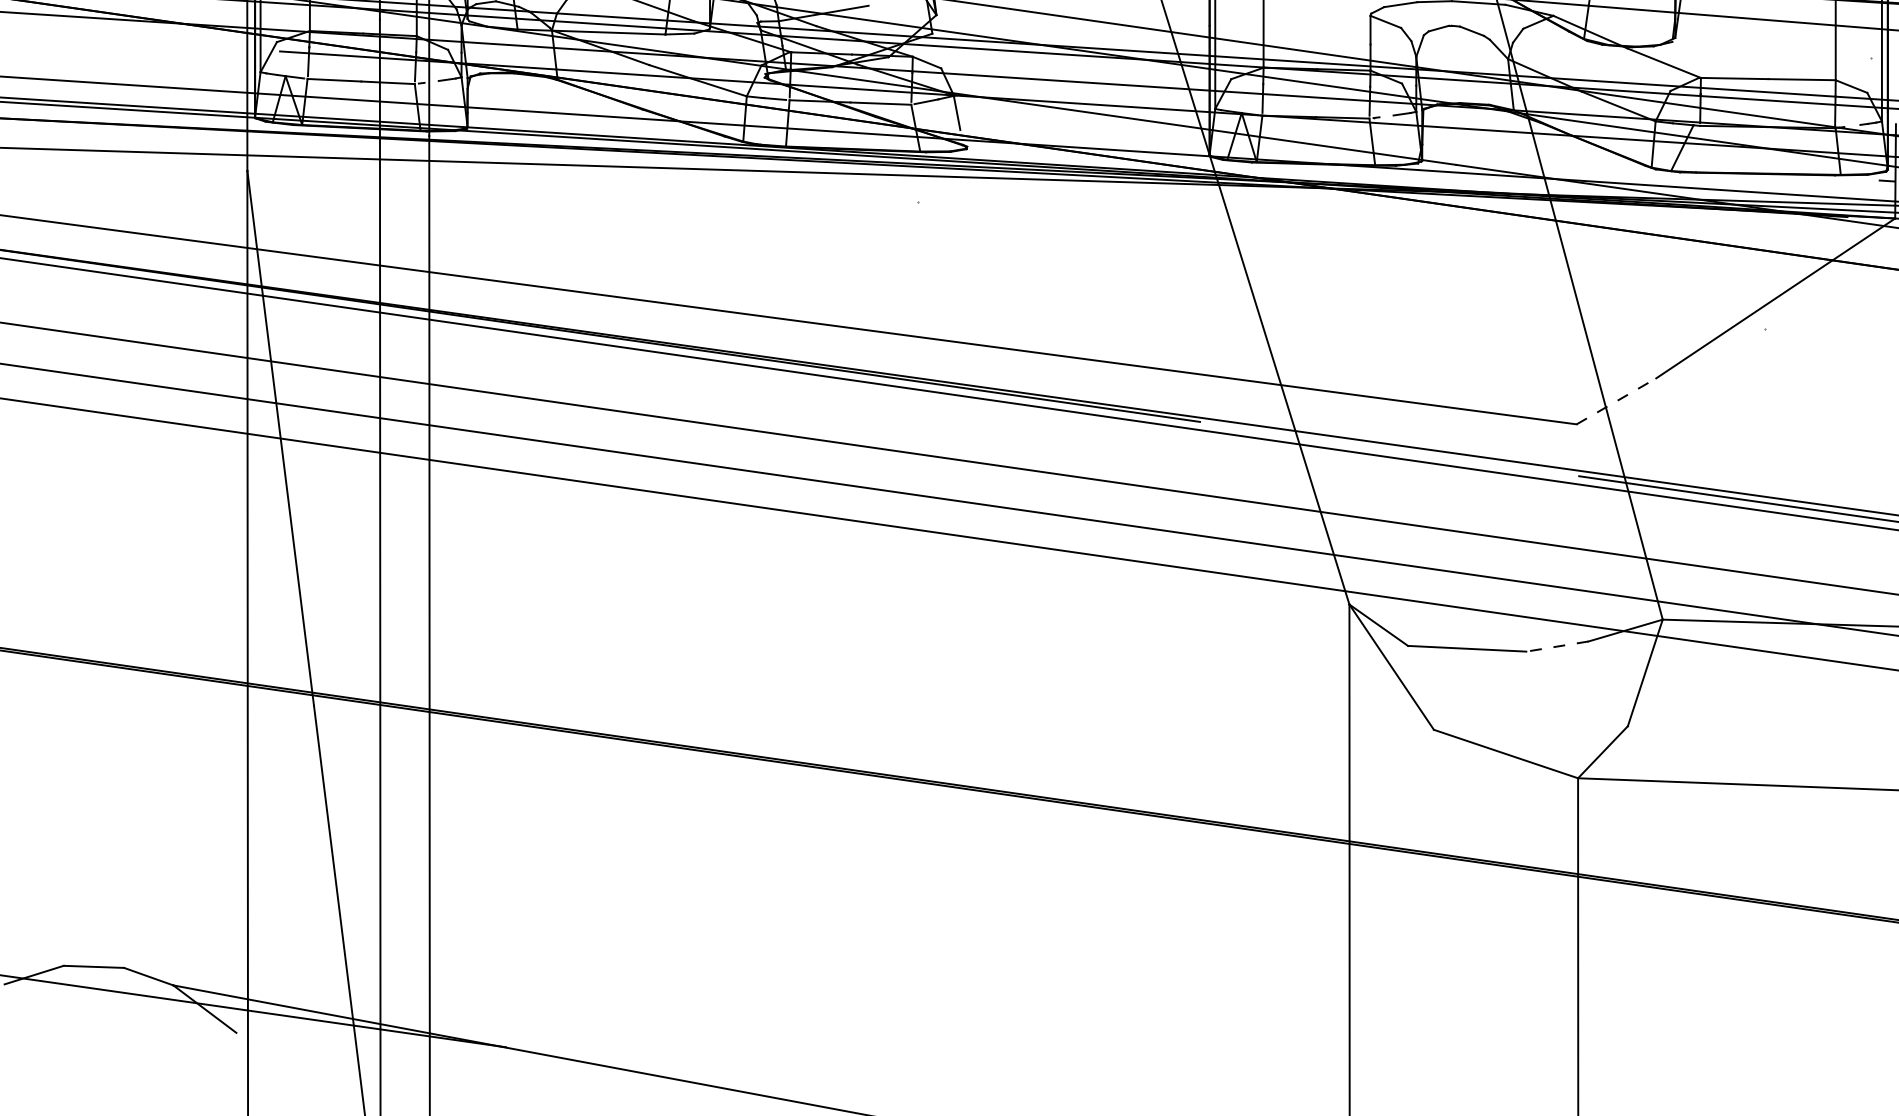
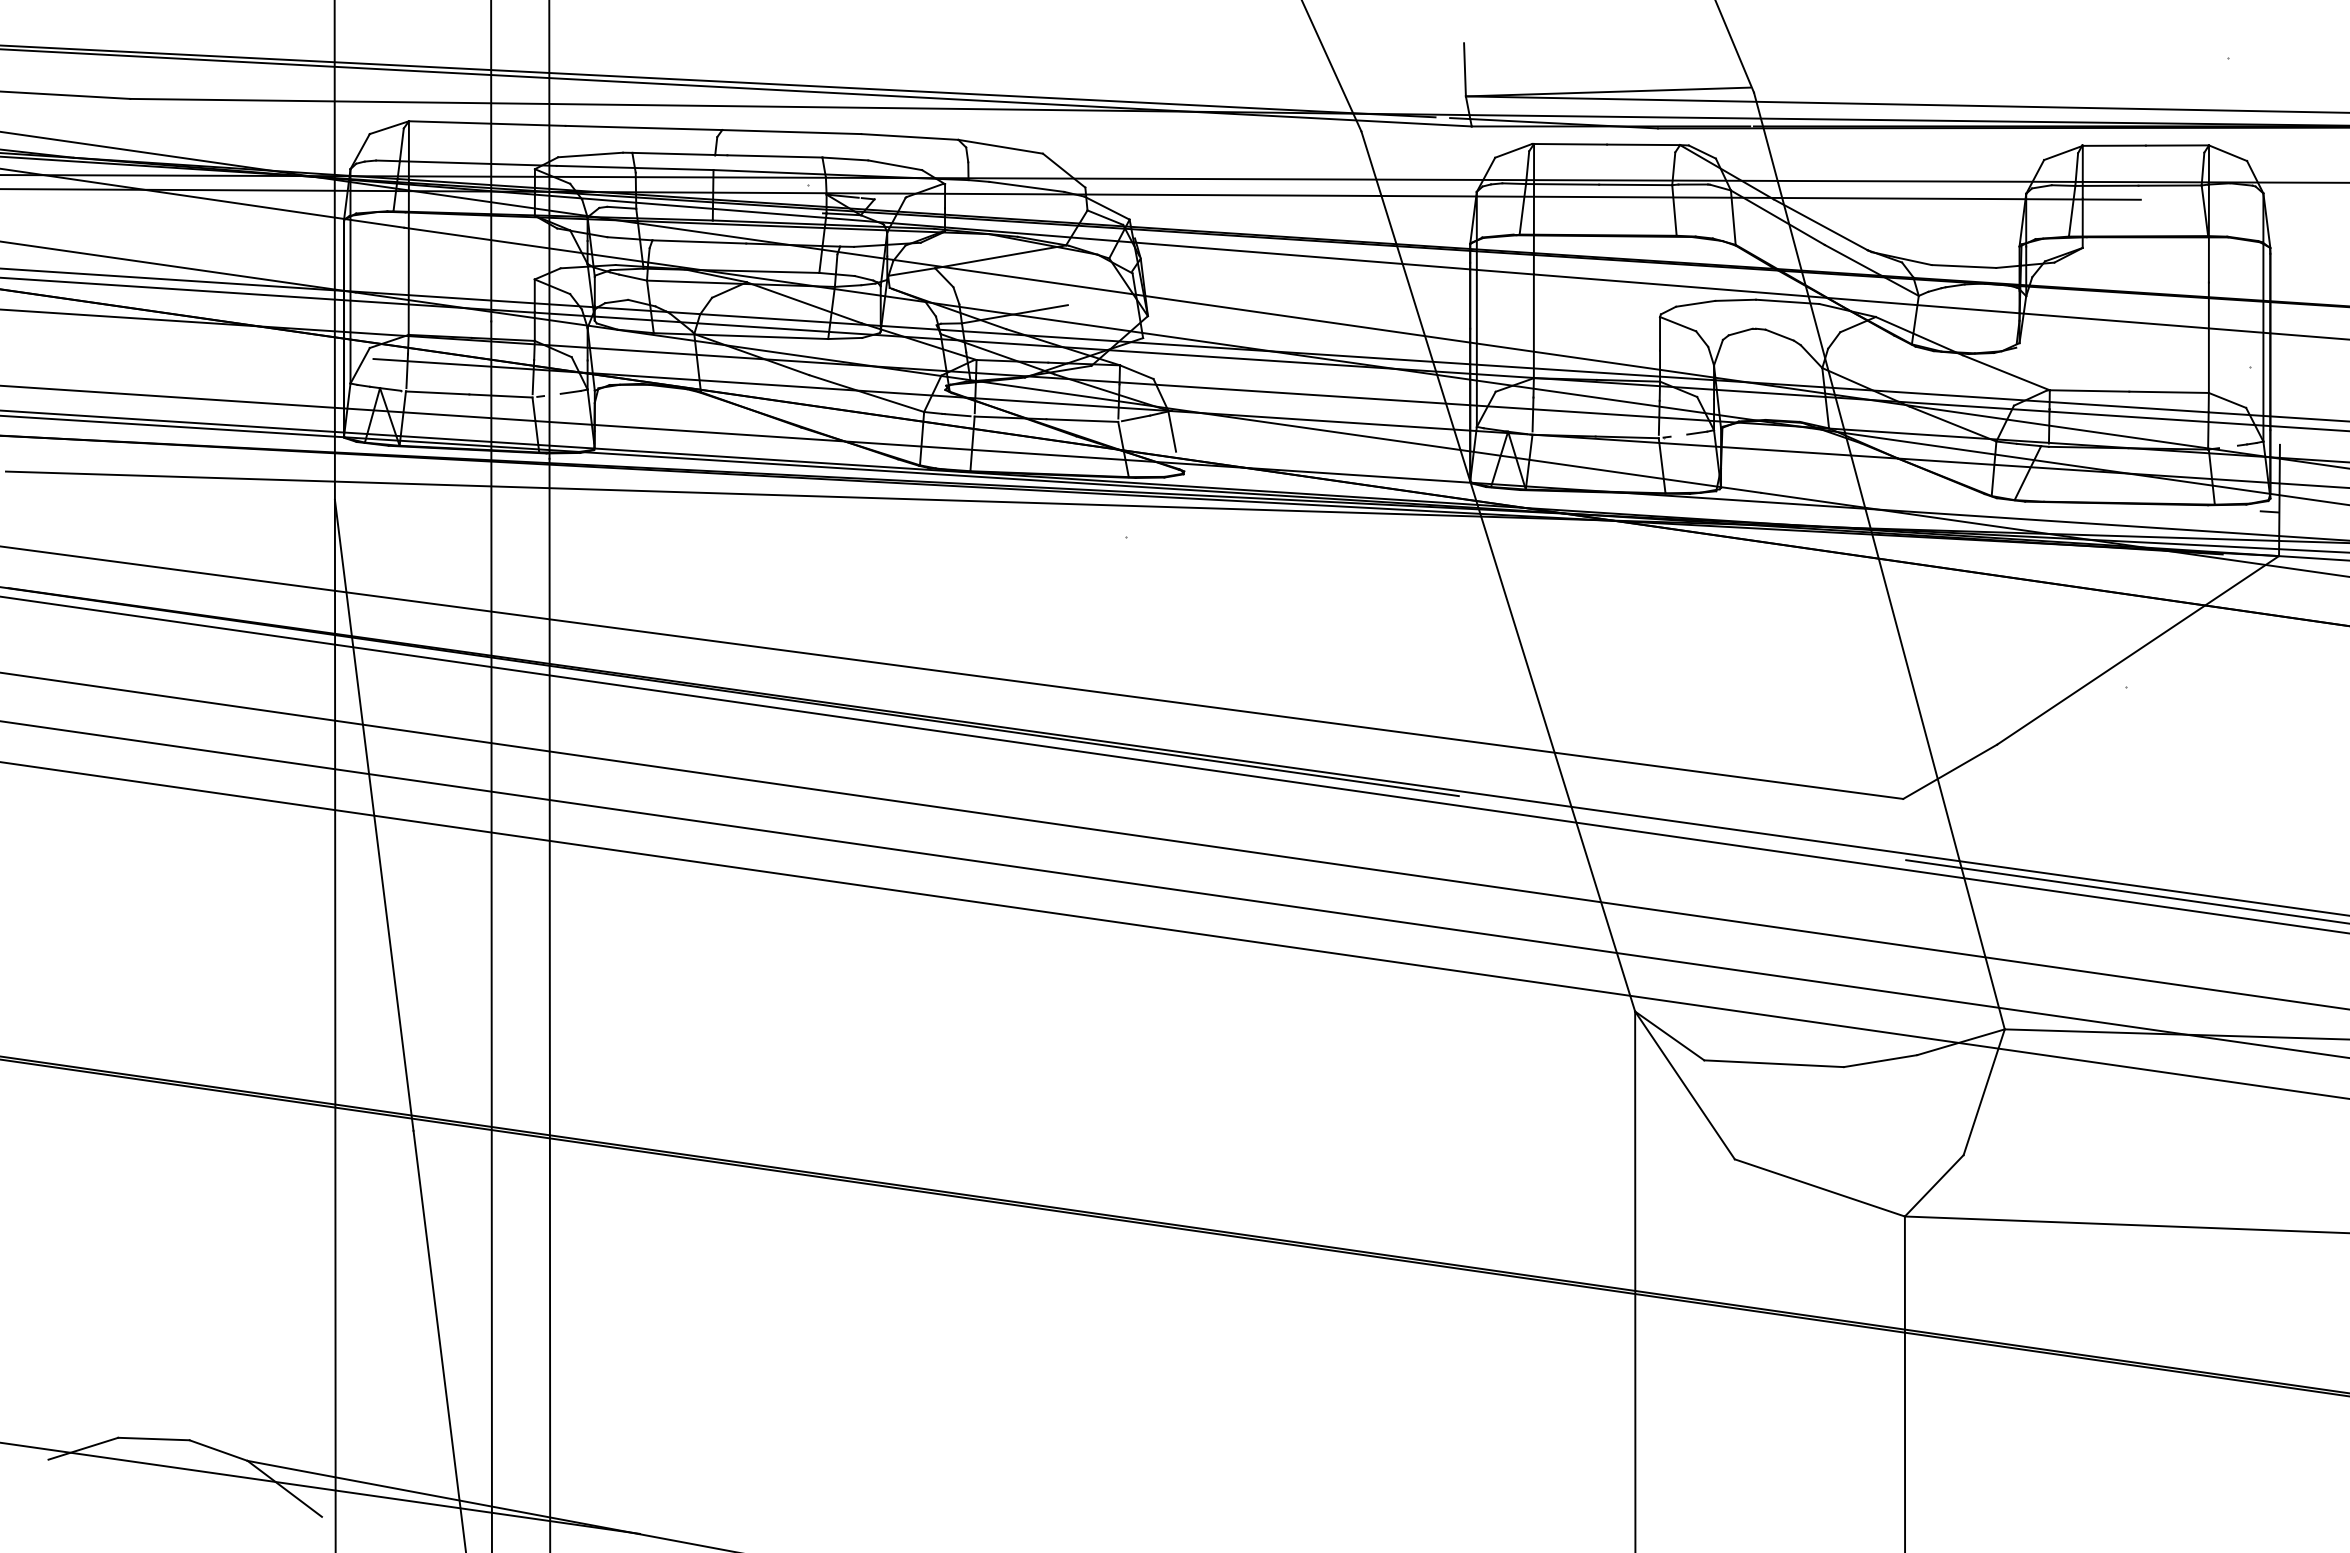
line: (1616, 401) -> (1950, 771), dashed -> solid
line: (1557, 646) -> (1880, 1061), dashed -> solid

